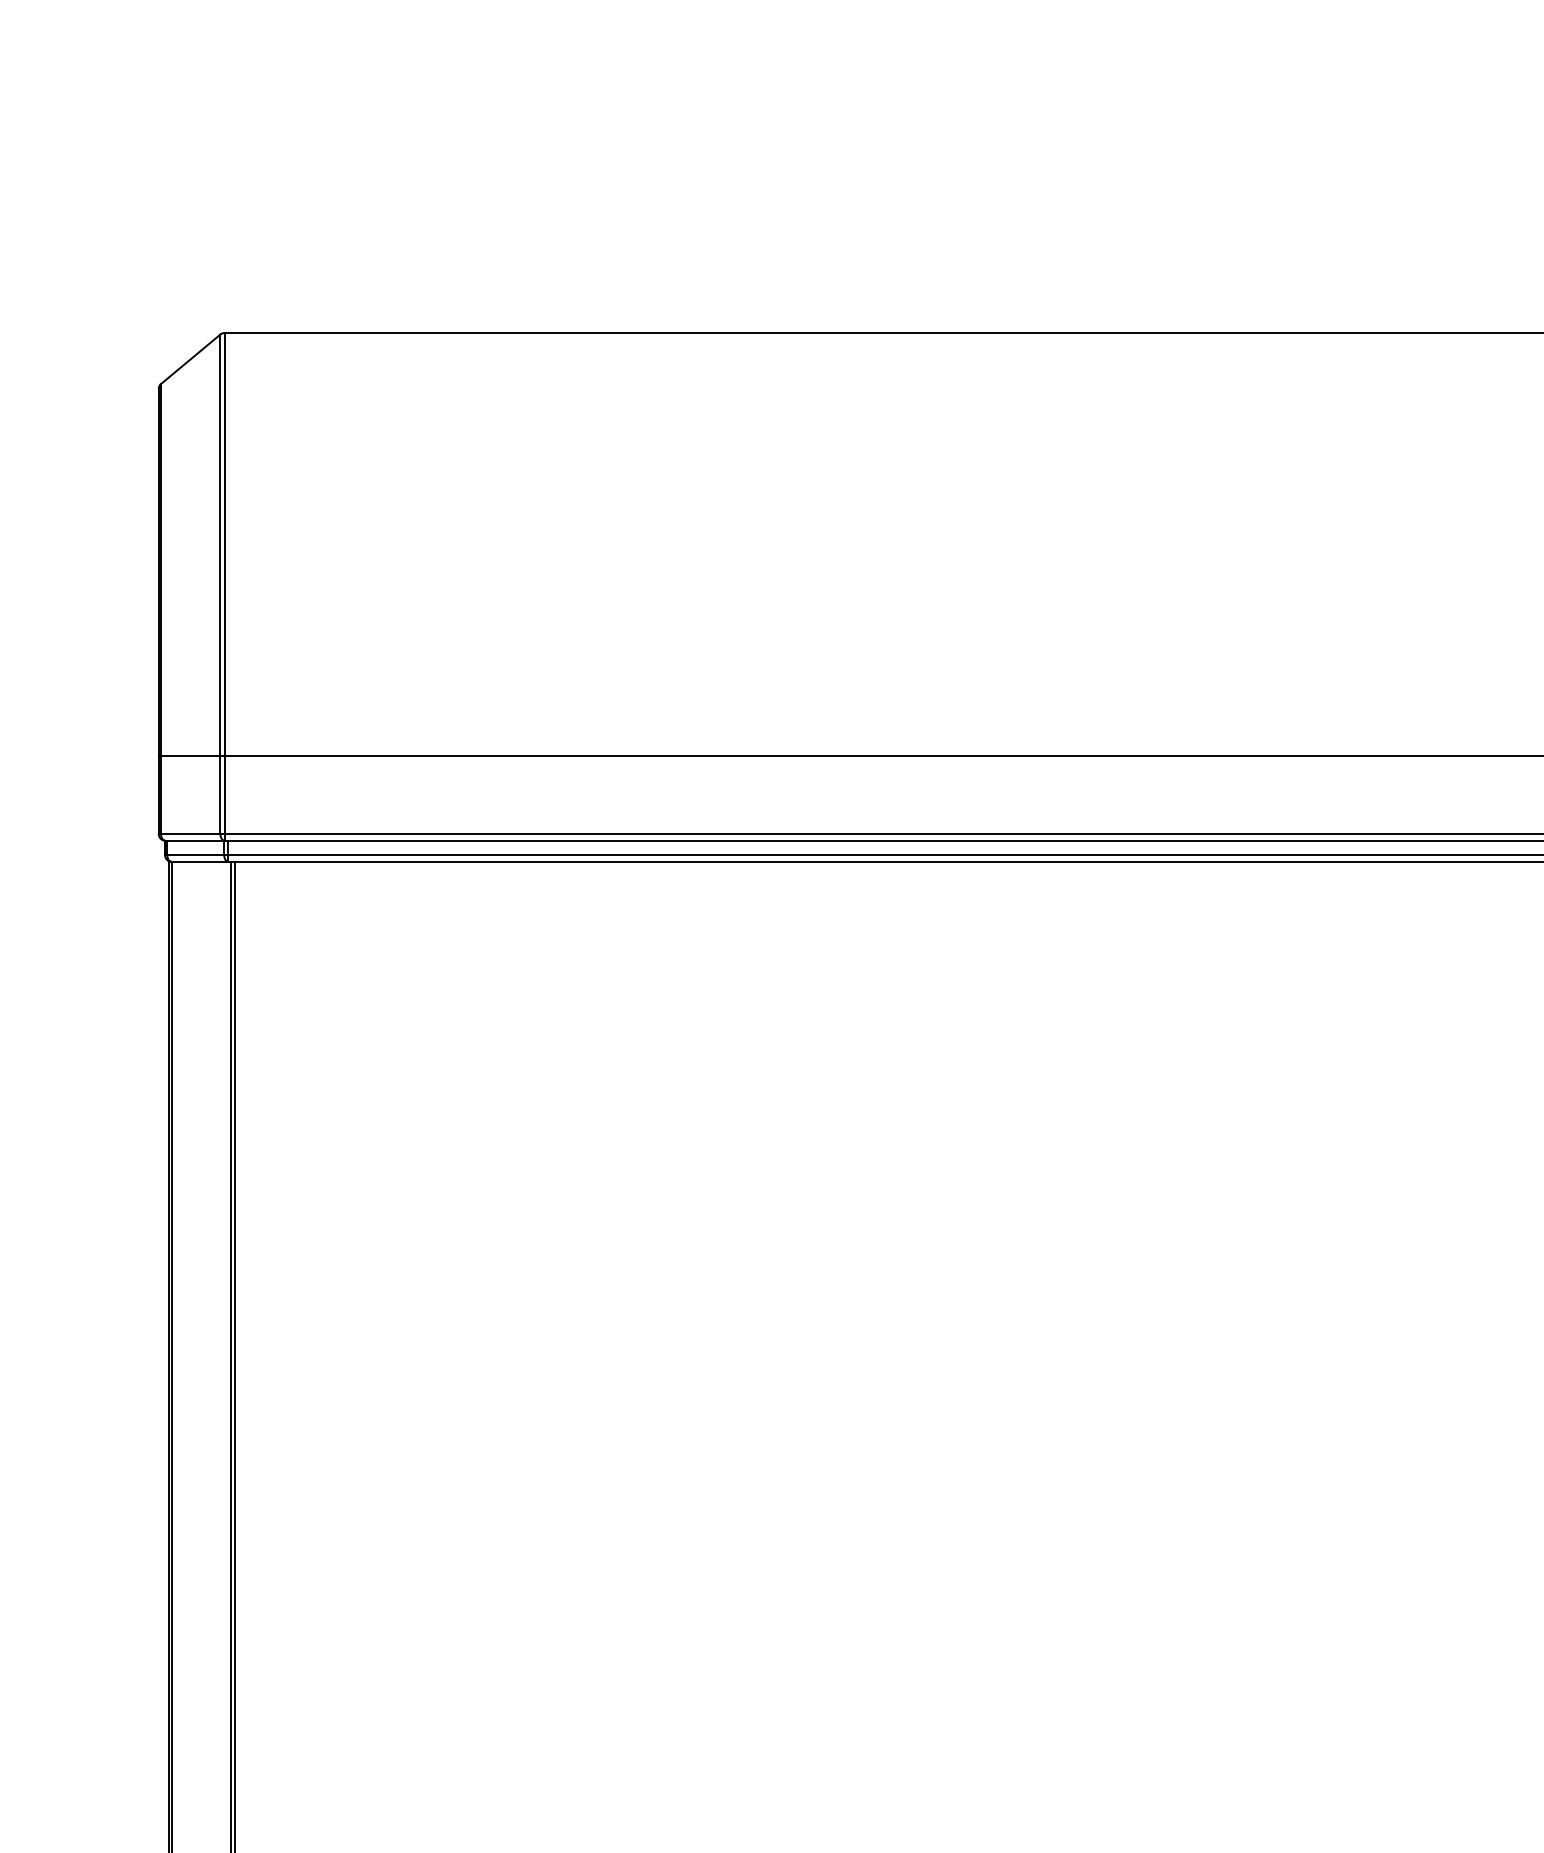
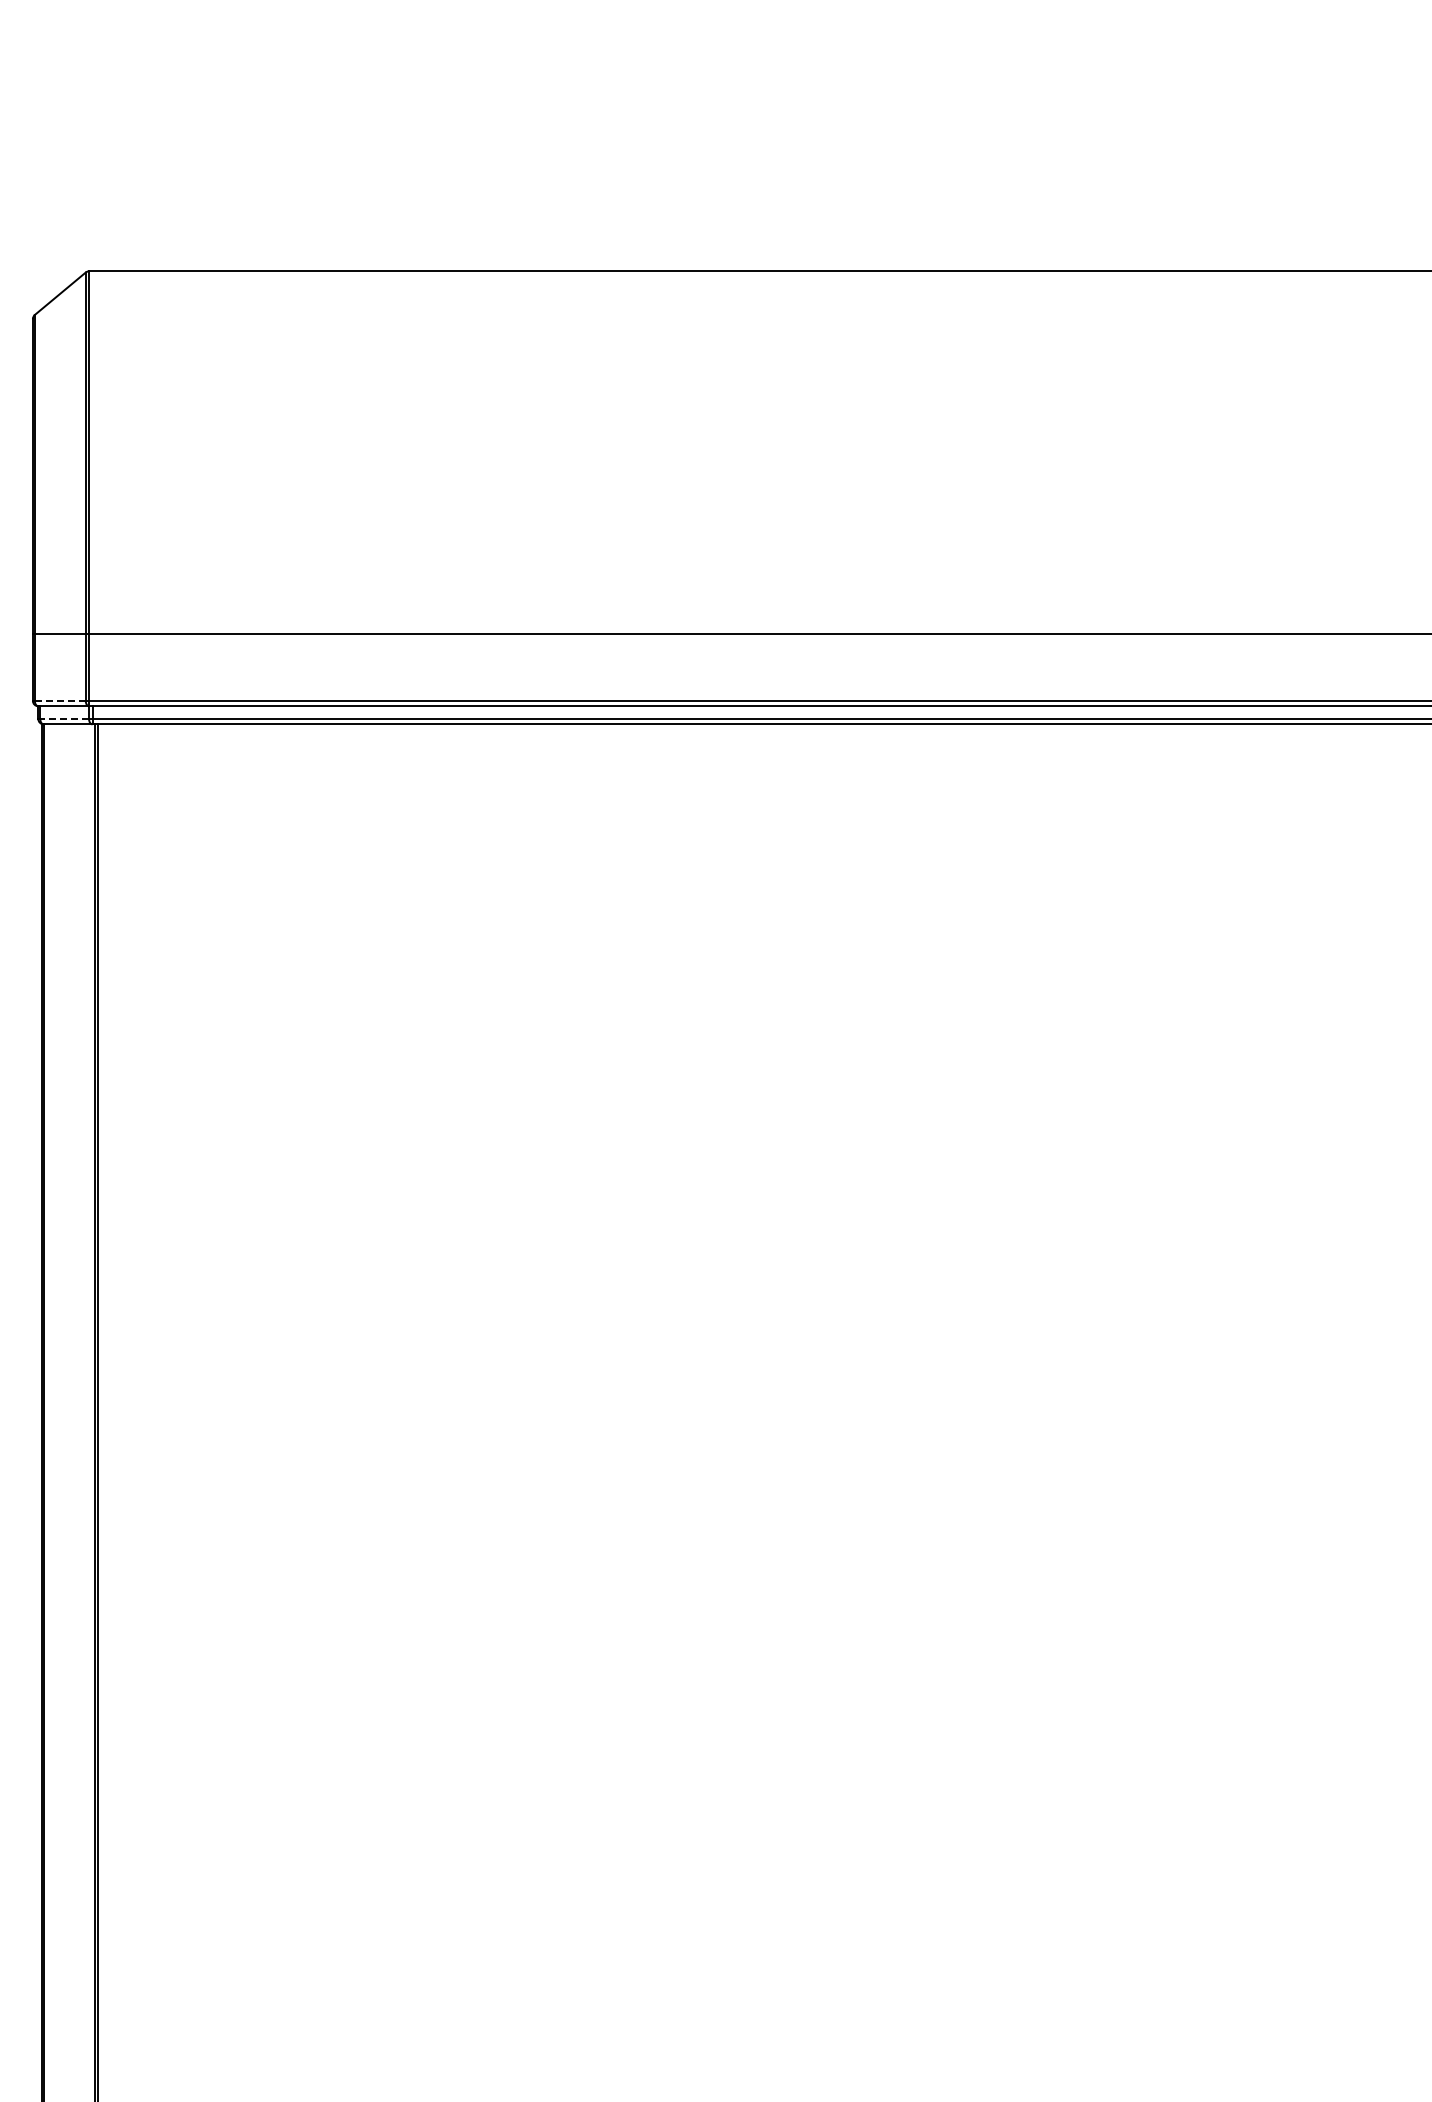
line: (189, 833) -> (59, 700), solid -> dashed
line: (195, 854) -> (64, 718), solid -> dashed

